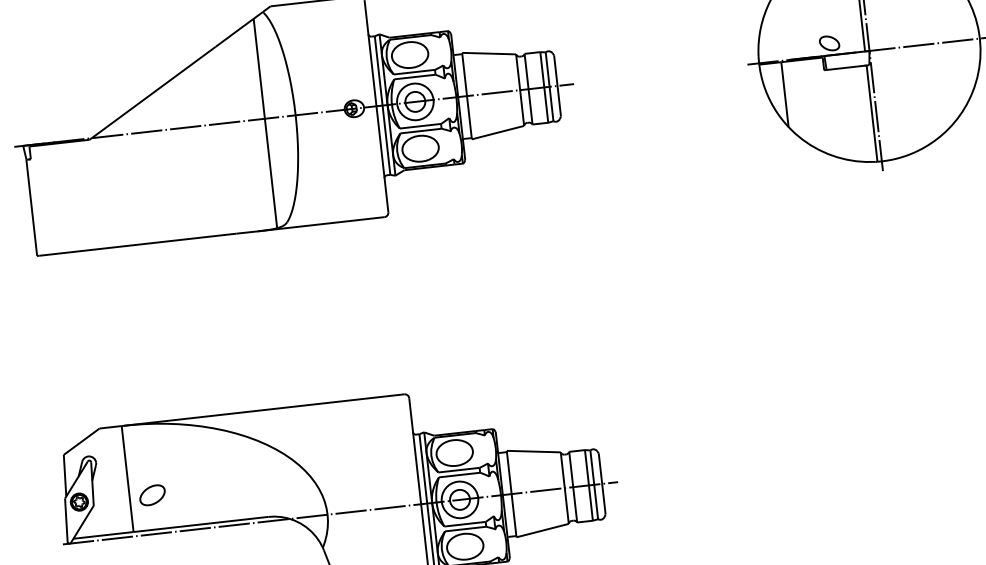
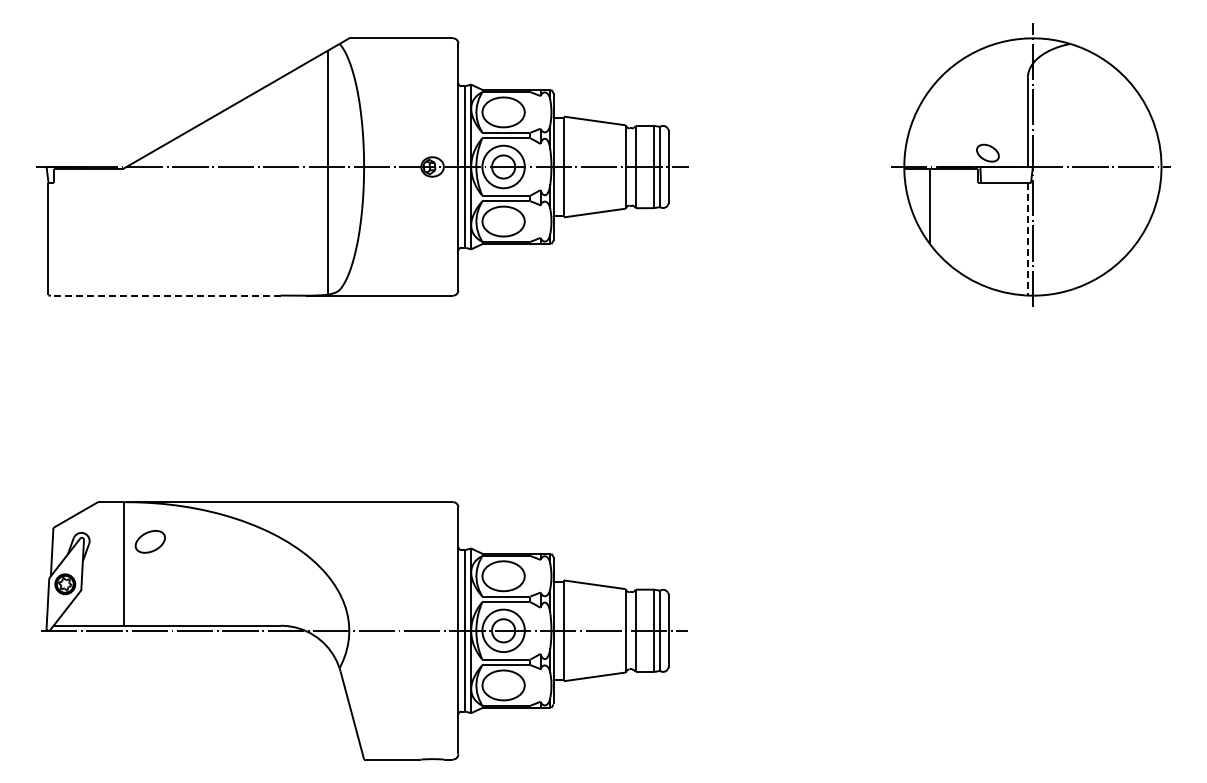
line: (871, 113) -> (1027, 239), solid -> dashed
line: (137, 244) -> (165, 295), solid -> dashed
part: (151, 495) -> (149, 541), moved

